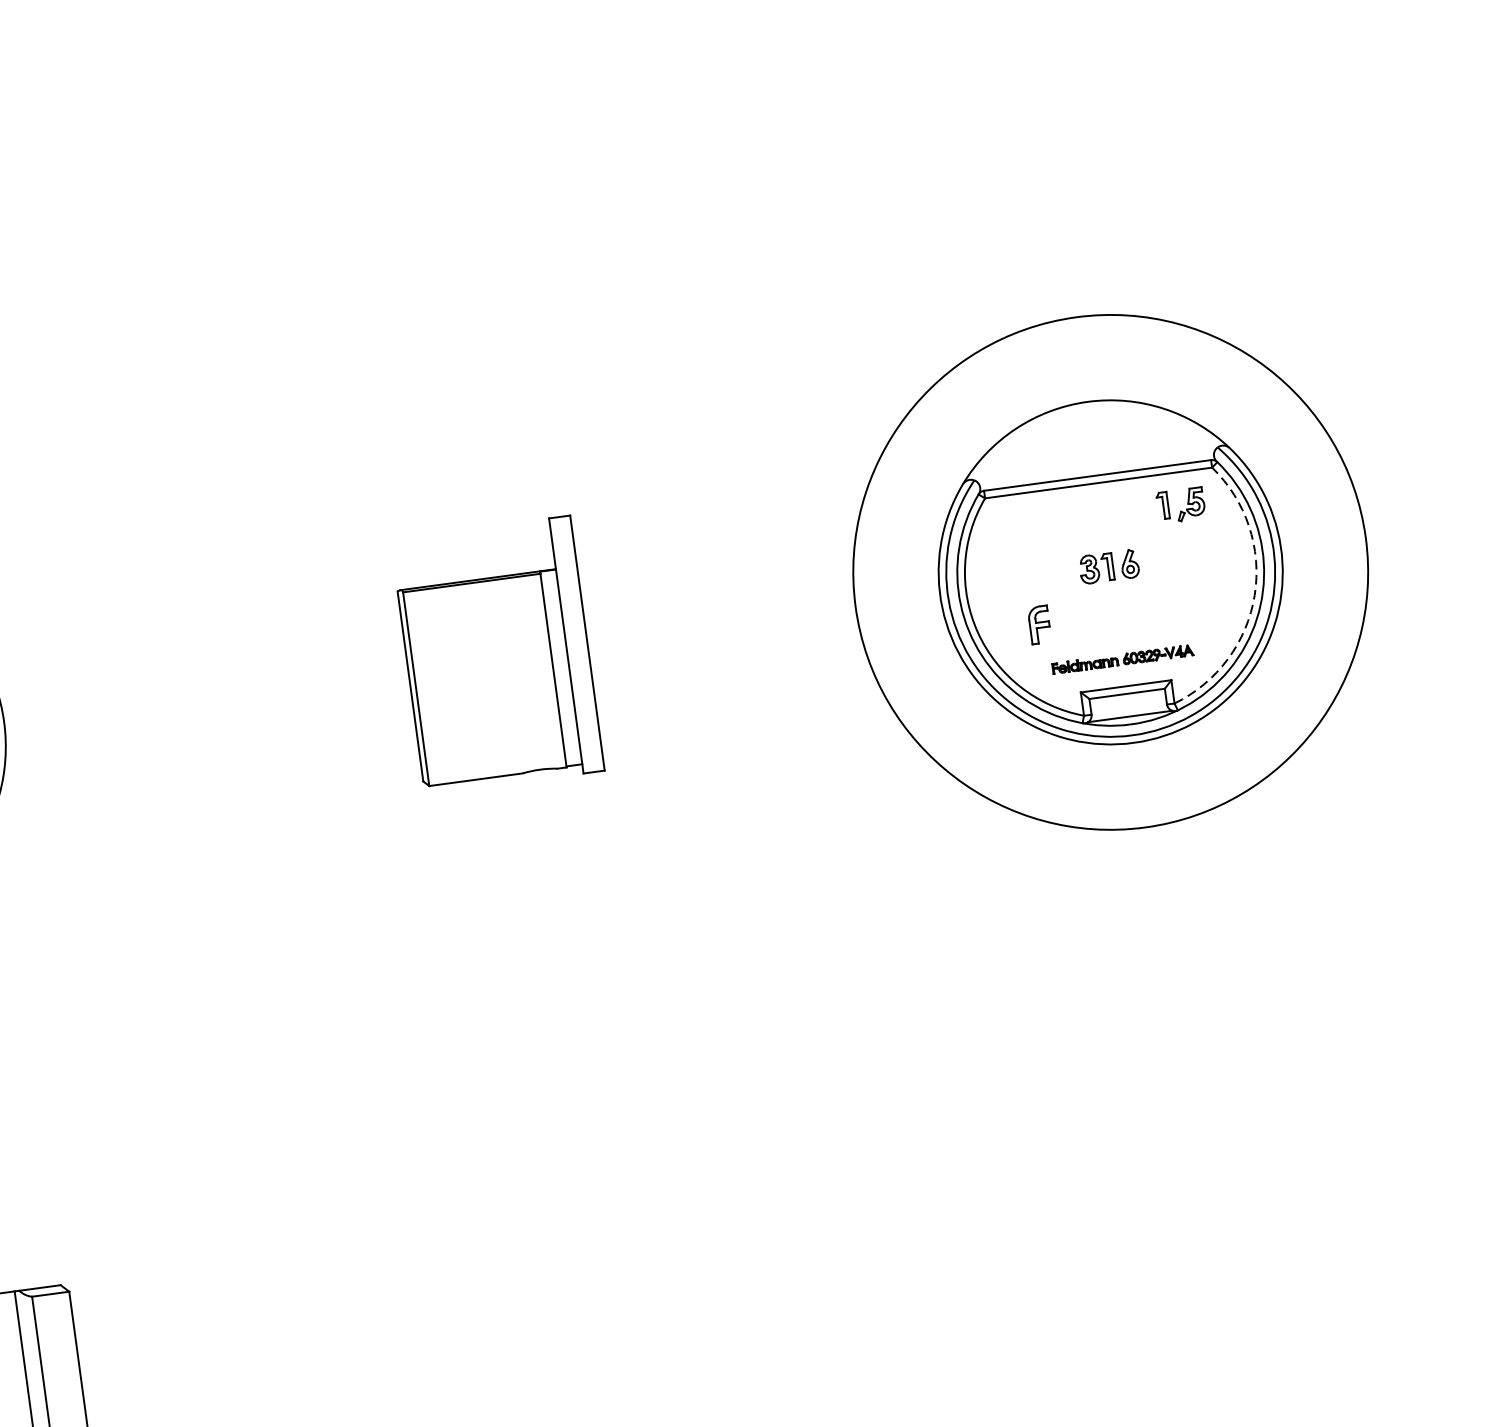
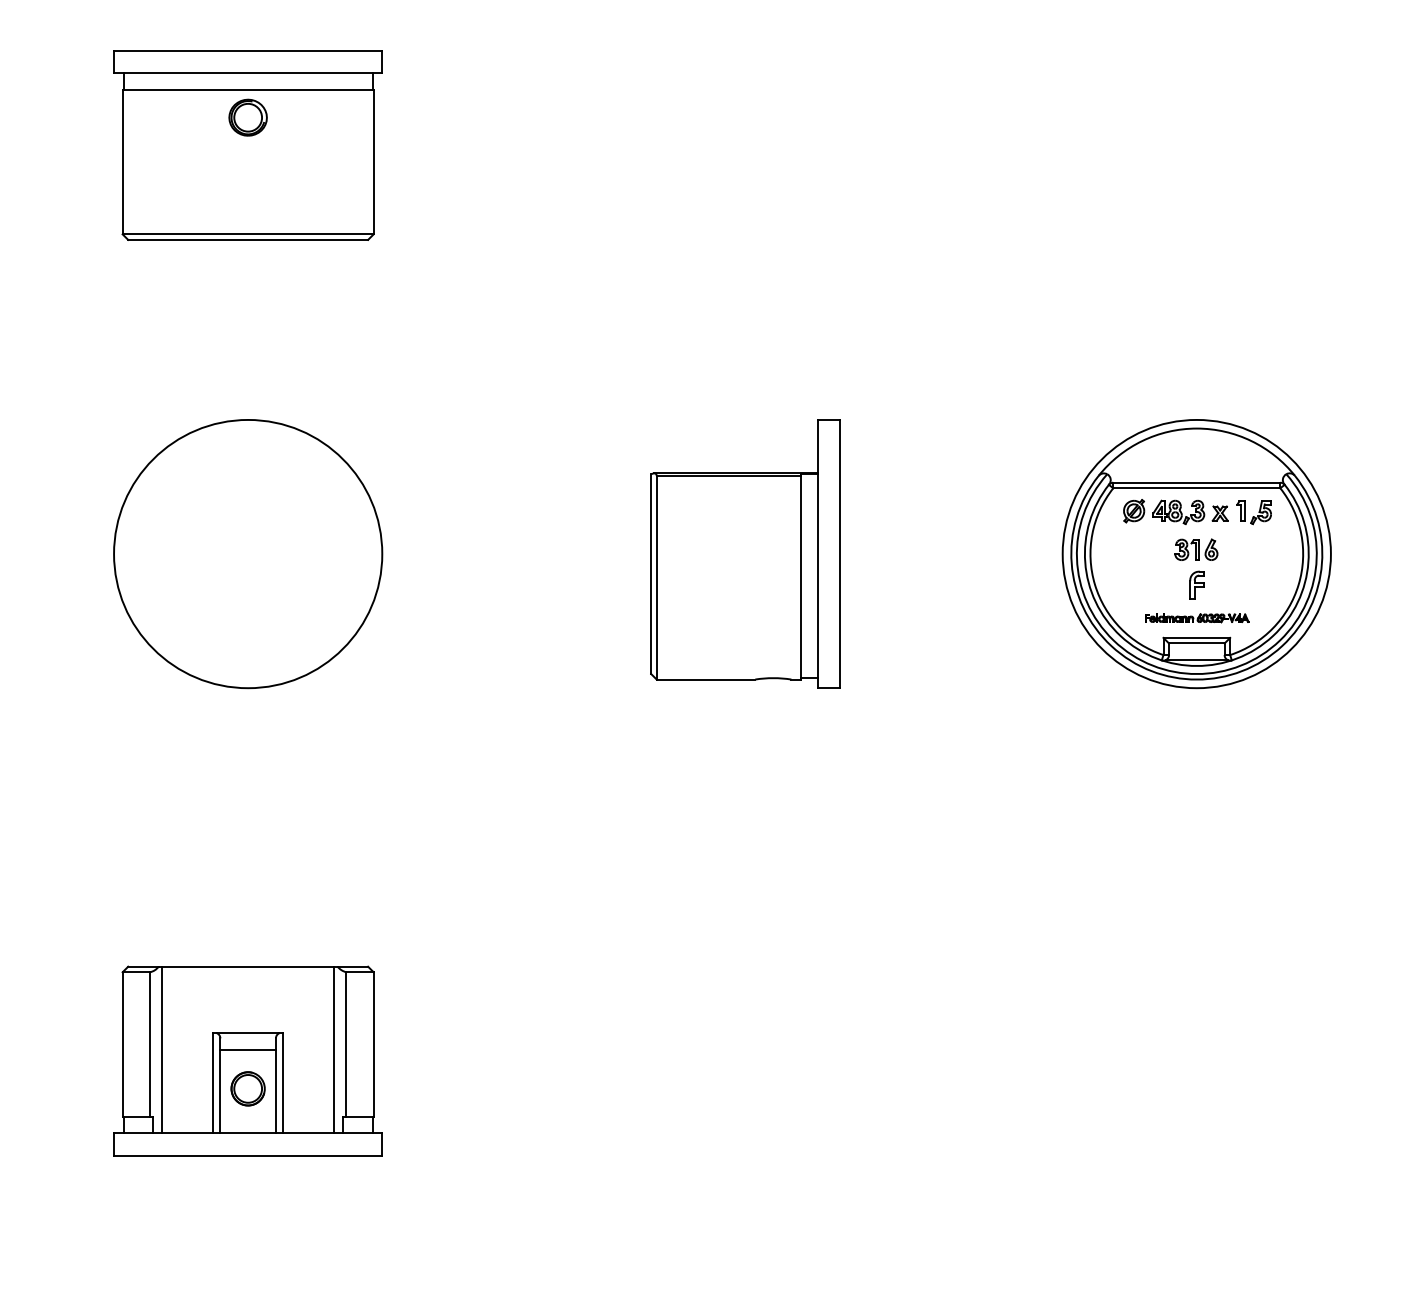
part: (1073, 518) -> (1175, 511), added
circle: (1110, 571) -> (1196, 553), size x0.71
arc: (1254, 595) -> (1298, 584), dashed -> solid
part: (1038, 624) -> (1196, 584), moved
part: (497, 654) -> (745, 553), size x1.43

